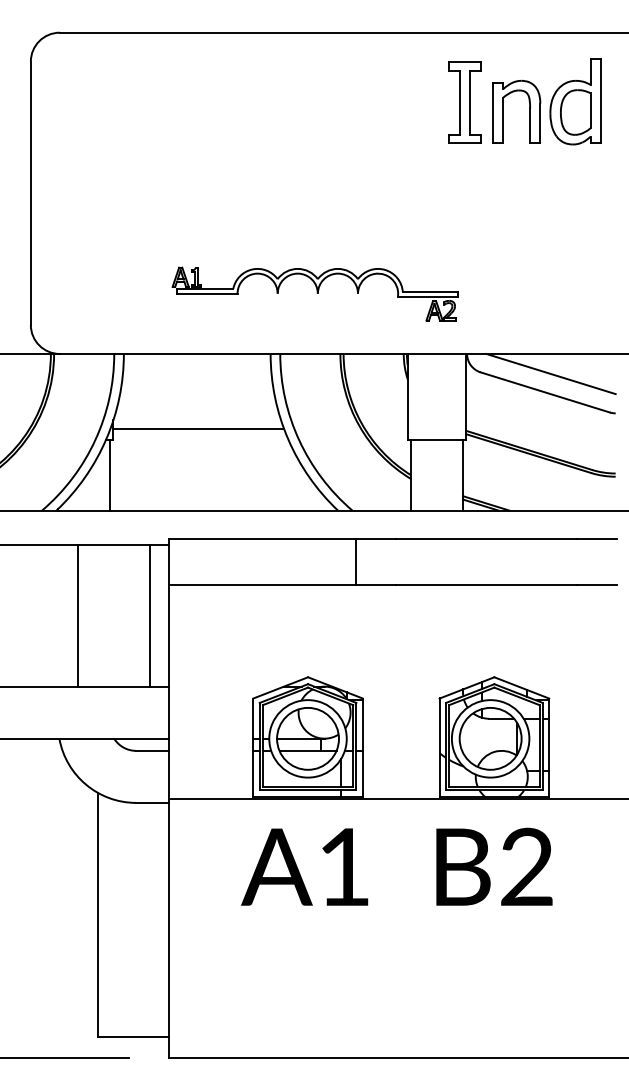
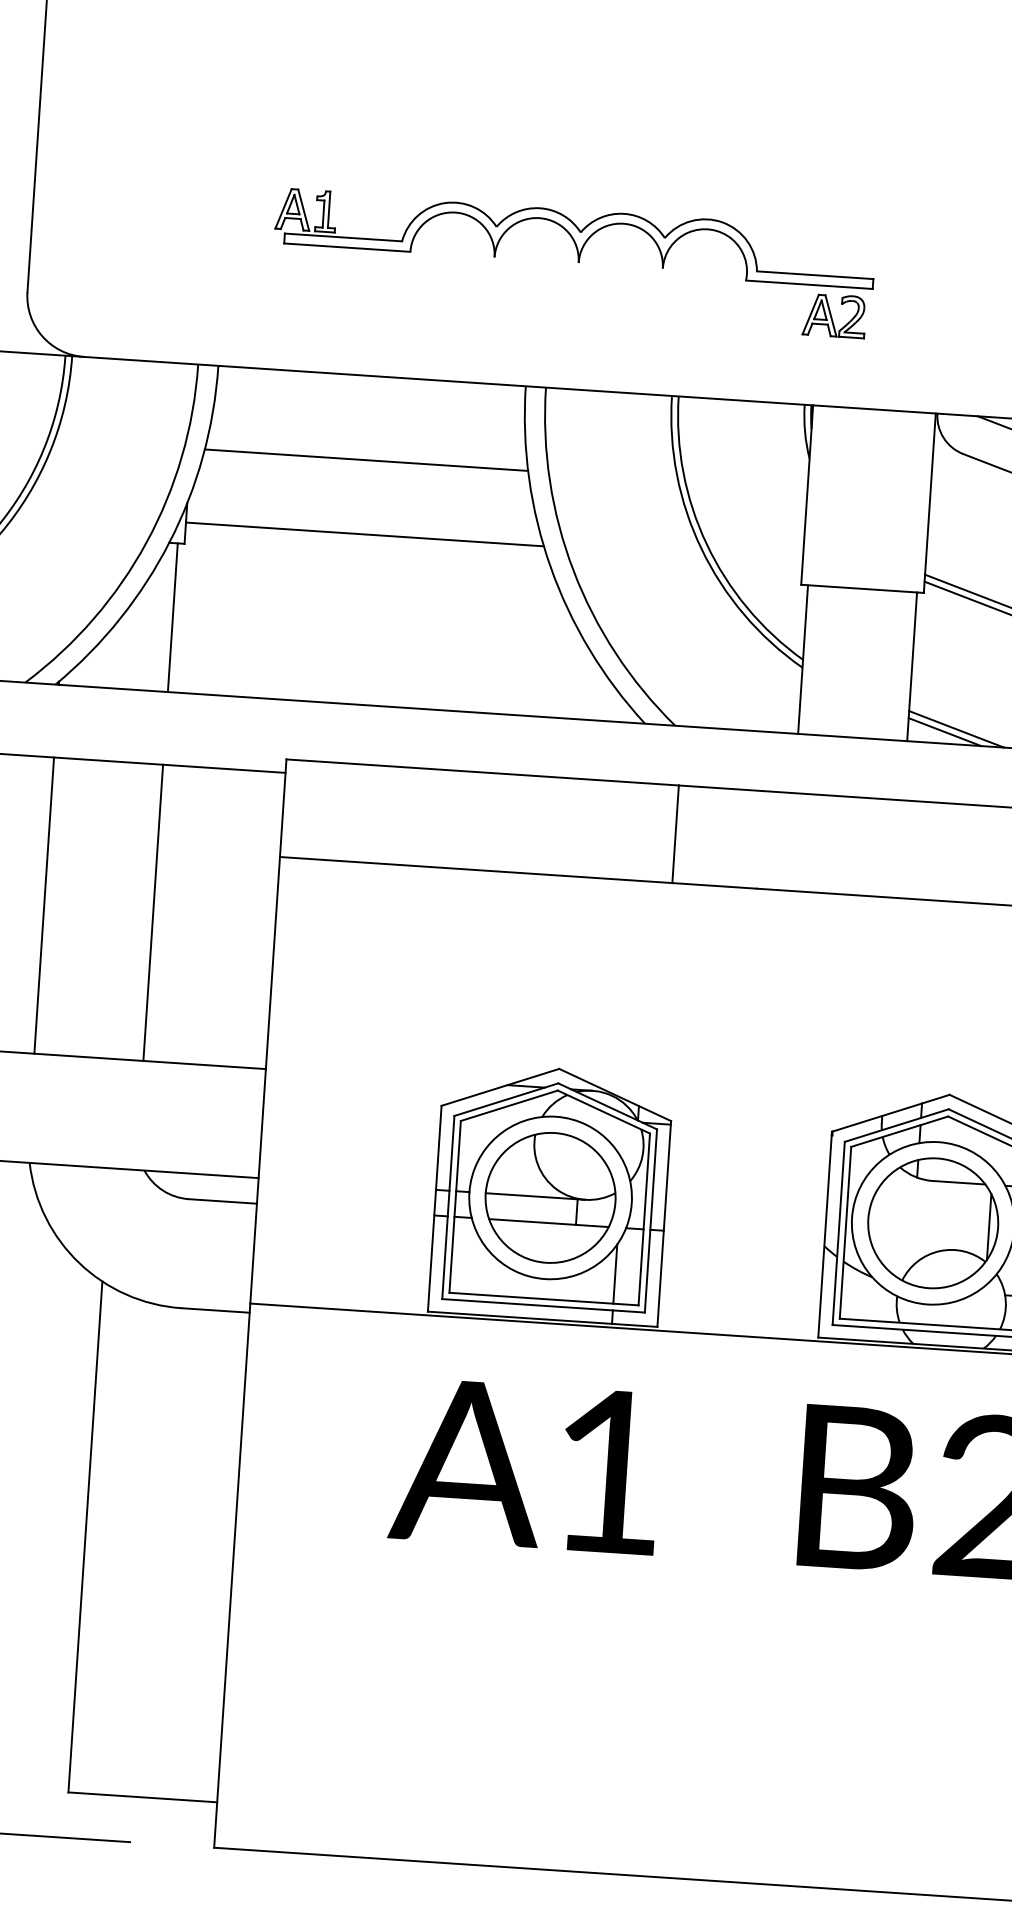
part: (314, 293) -> (571, 262), moved
line: (197, 394) -> (366, 461), added
line: (78, 615) -> (44, 904), moved
line: (150, 615) -> (153, 911), moved

